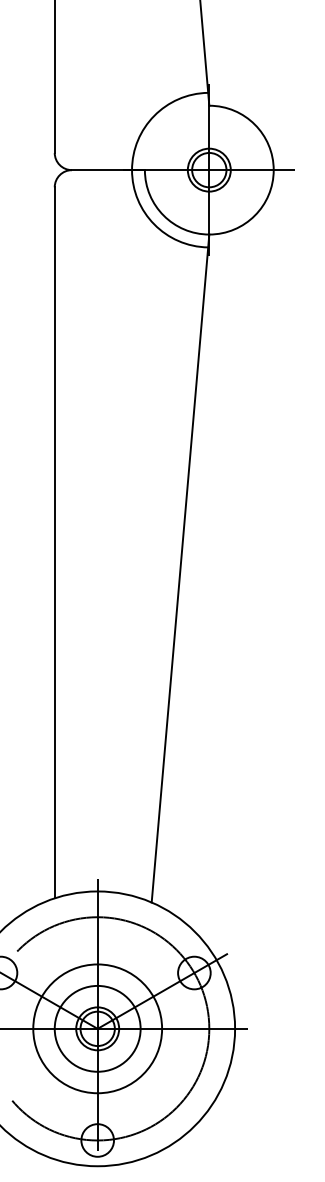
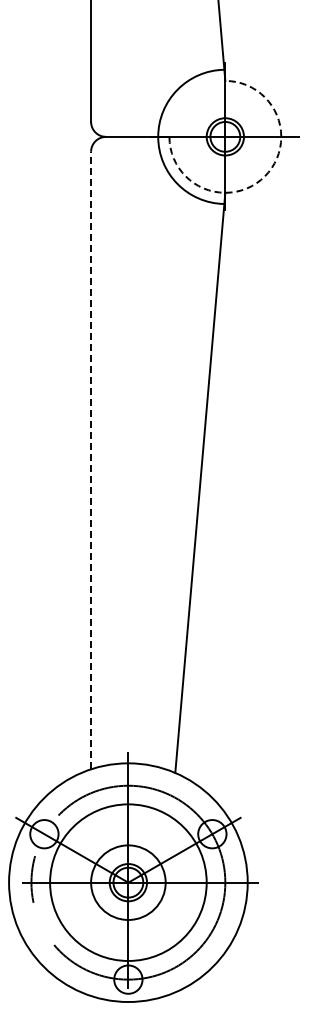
arc: (254, 215) -> (264, 176), solid -> dashed
line: (55, 542) -> (91, 460), solid -> dashed
circle: (97, 1028) -> (128, 882), size x1.4

